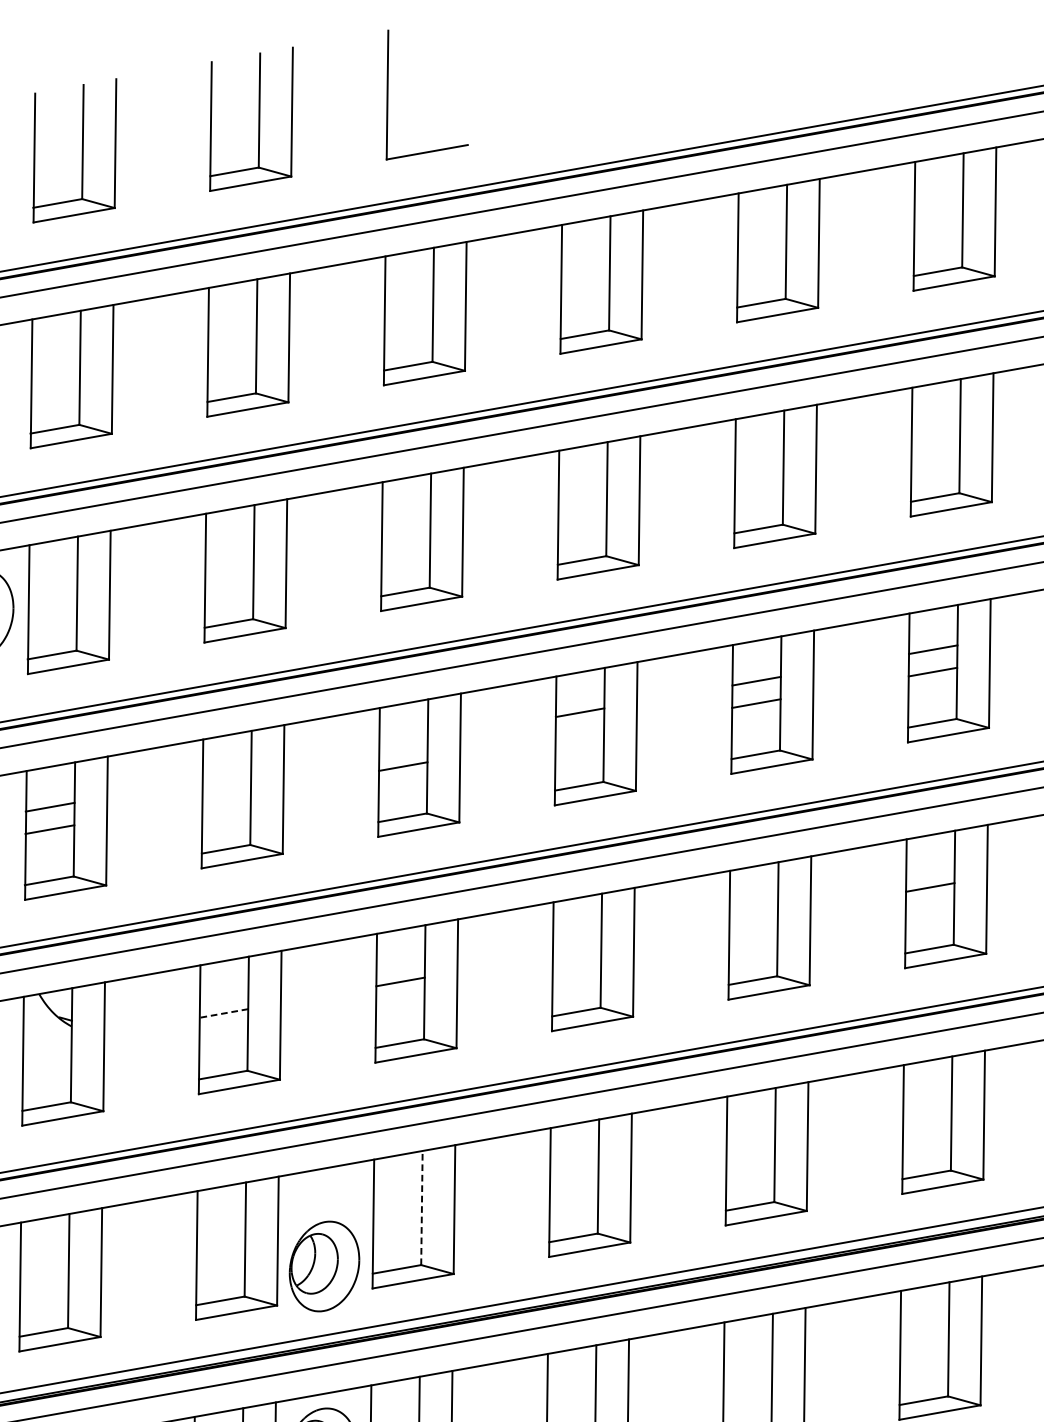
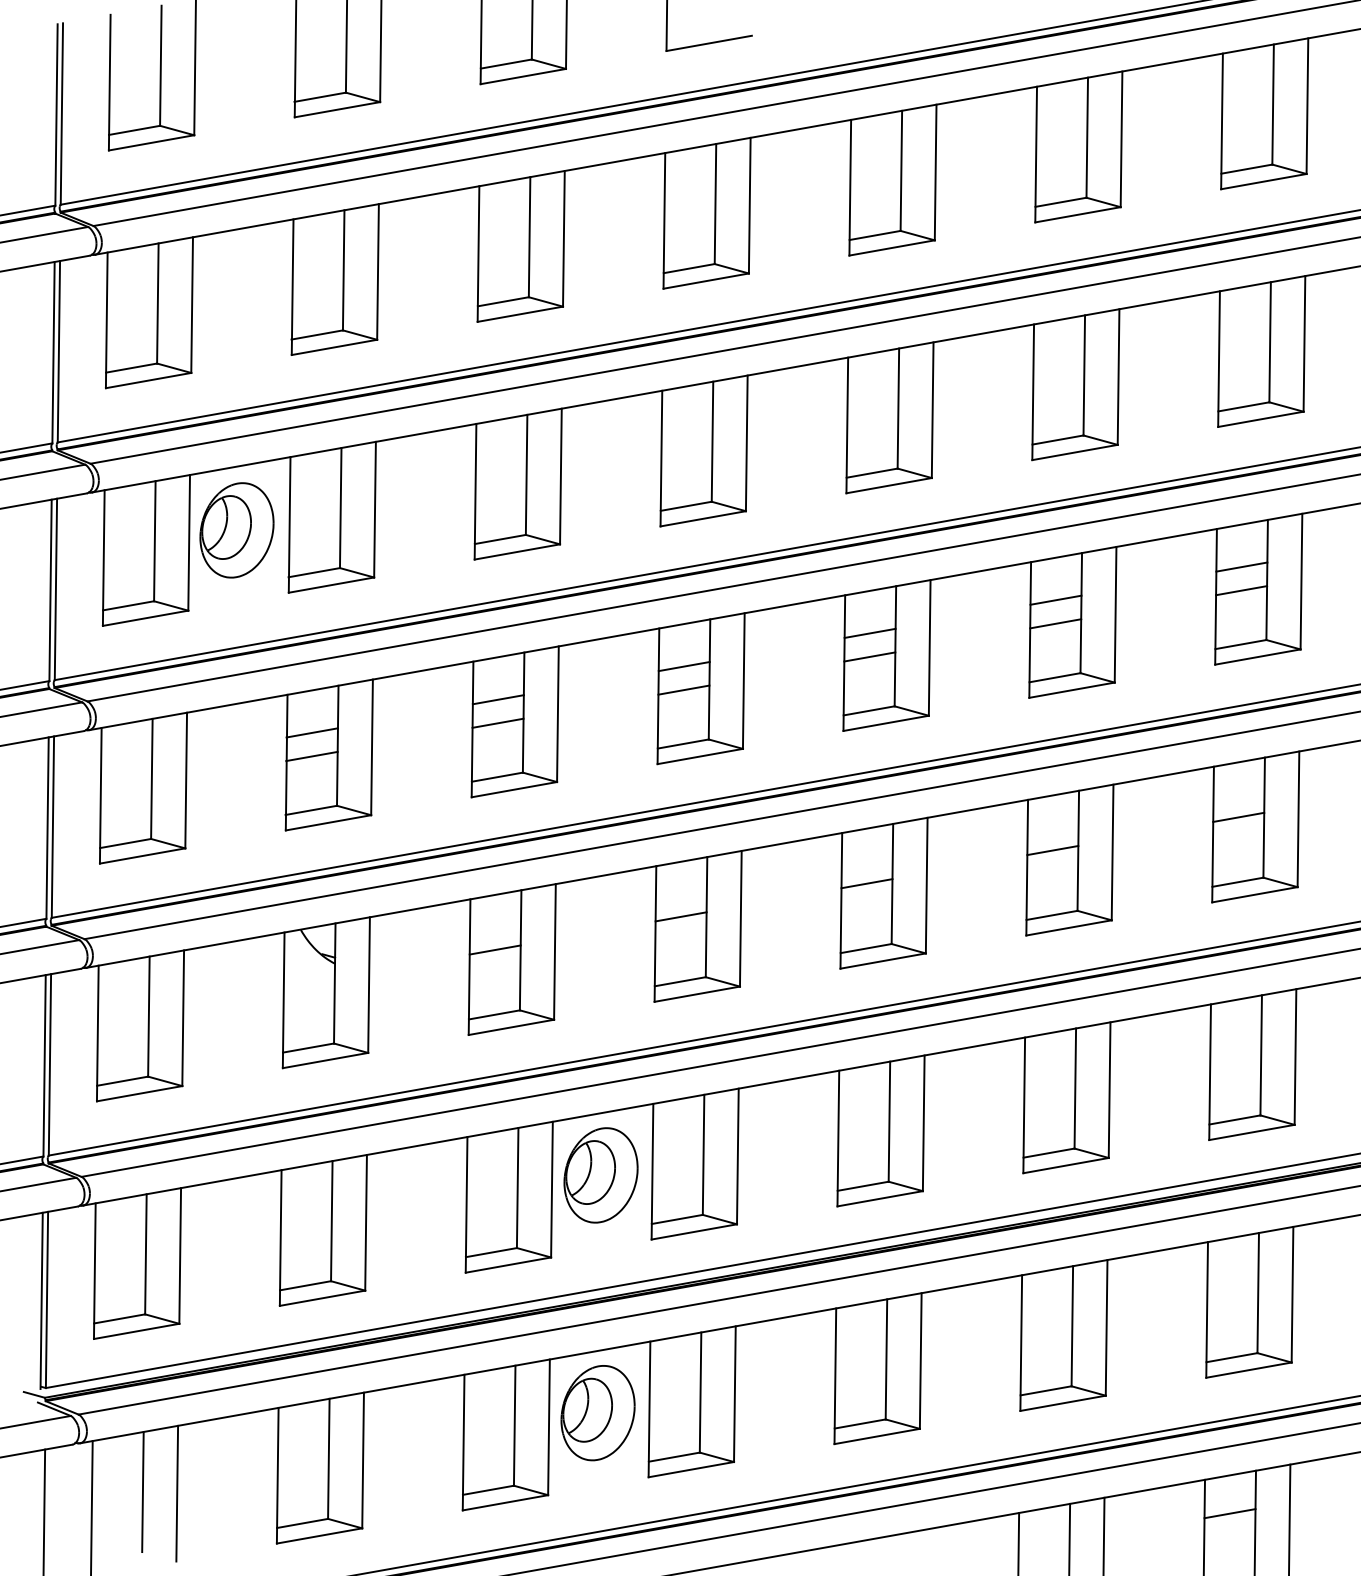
line: (579, 734) -> (869, 656), added
line: (402, 744) -> (683, 666), added
line: (226, 775) -> (497, 699), added
line: (226, 797) -> (497, 722), added
line: (753, 918) -> (1052, 850), added
line: (576, 950) -> (866, 883), added
line: (224, 1013) -> (495, 950), dashed -> solid
line: (421, 1207) -> (703, 1154), dashed -> solid
part: (324, 1266) -> (600, 1175), moved

